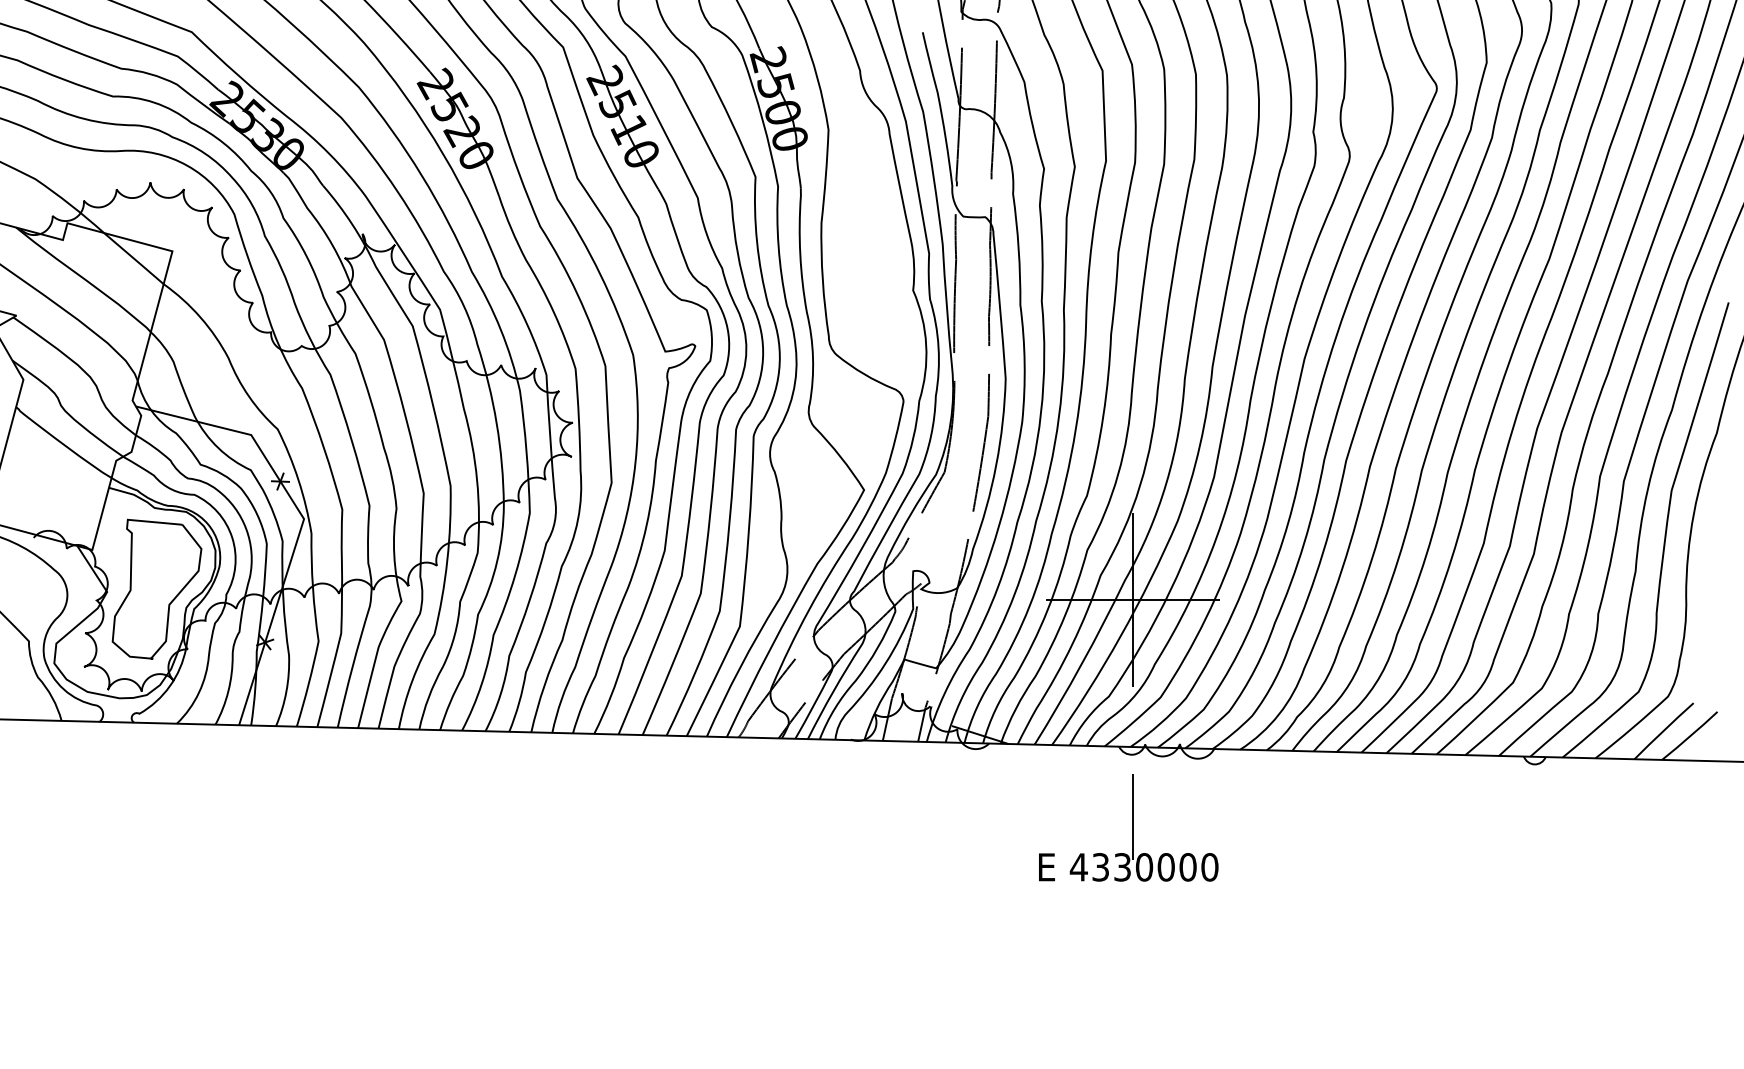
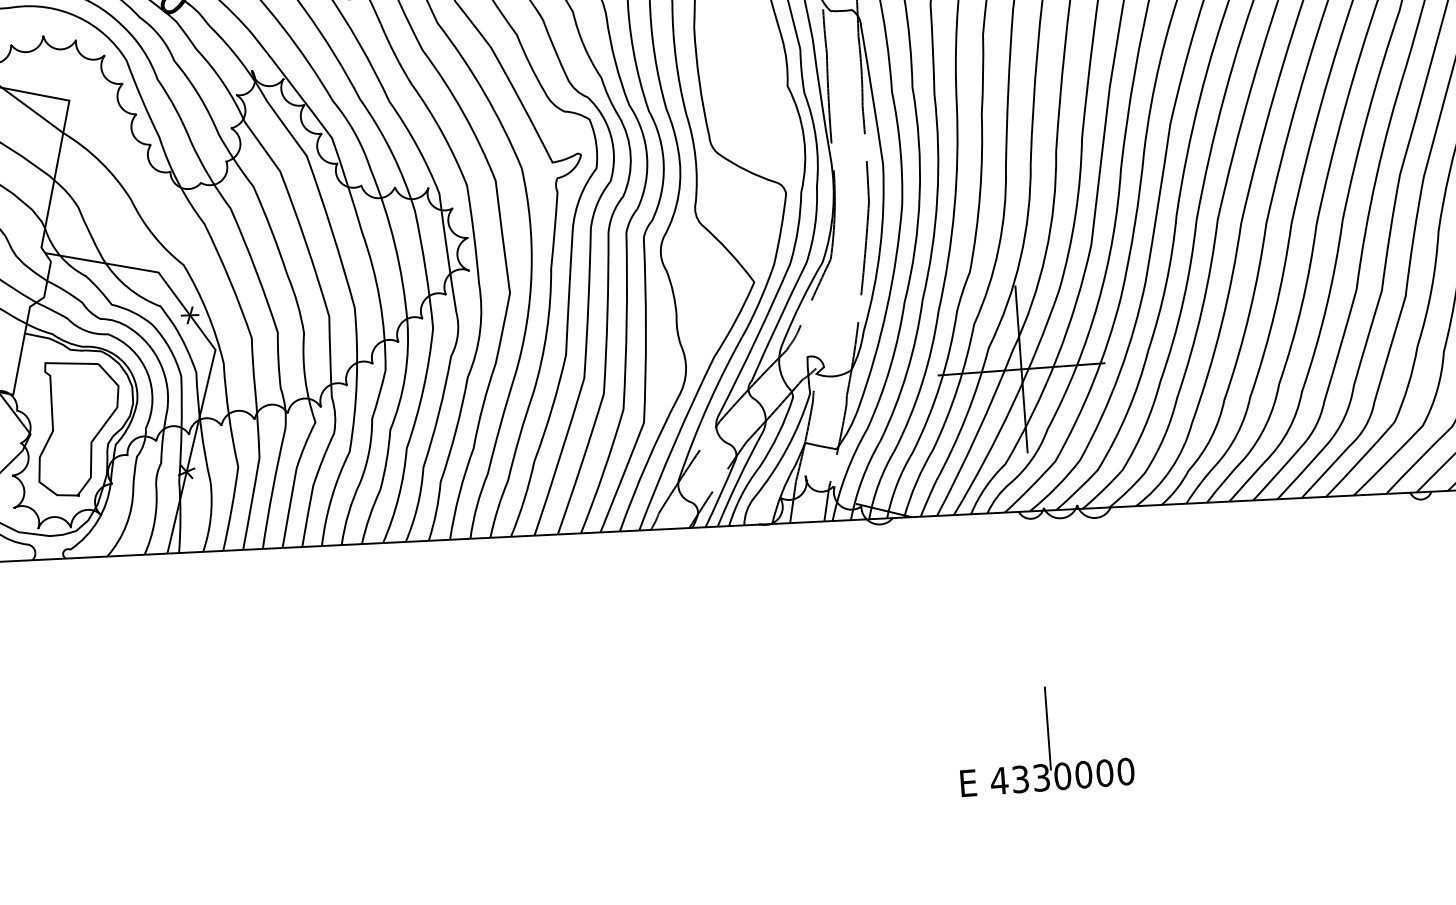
part: (1128, 827) -> (1044, 738), moved

